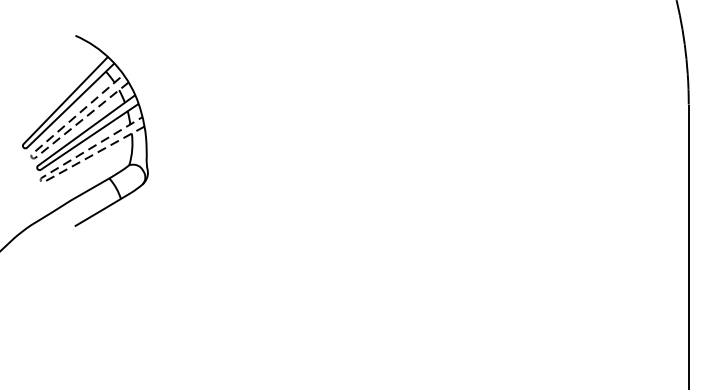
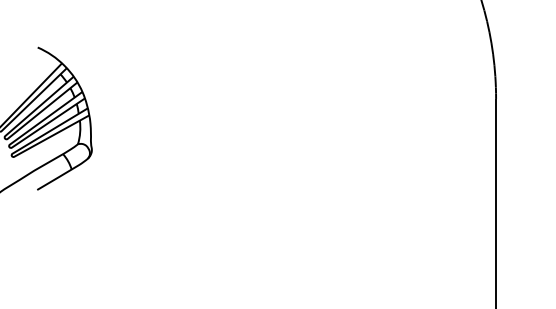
line: (32, 157) -> (5, 138), dashed -> solid
line: (40, 180) -> (11, 155), dashed -> solid

